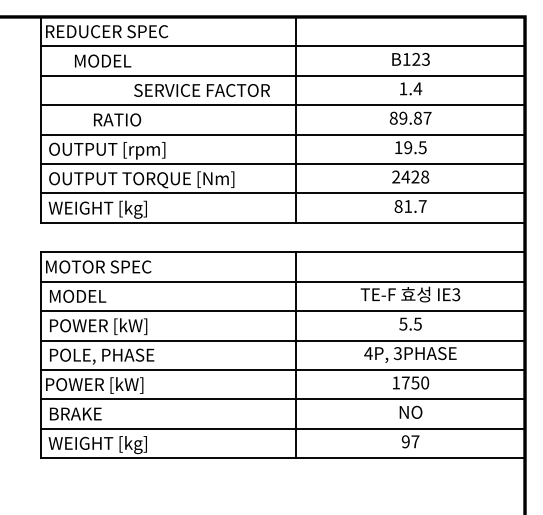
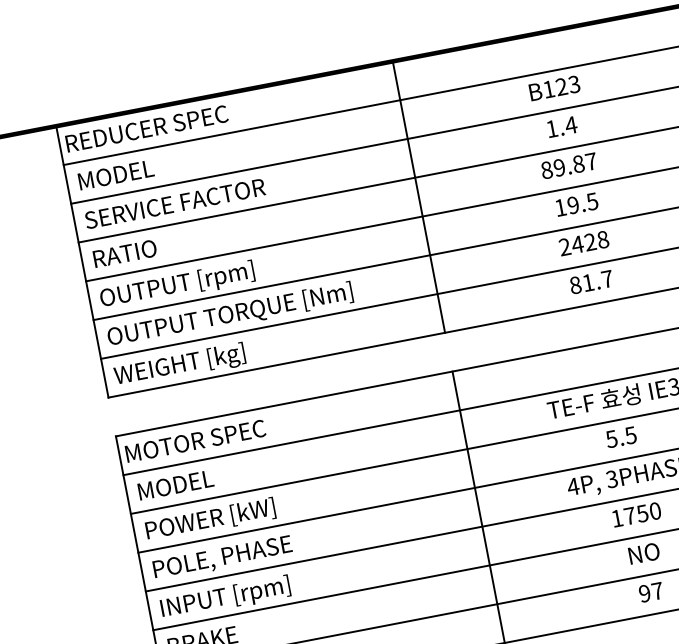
text: (103, 60) -> (116, 174), moved
text: (201, 90) -> (174, 203), moved
text: (117, 119) -> (125, 253), moved
text: (96, 385) -> (222, 597), POWER [kW] -> INPUT [rpm]

